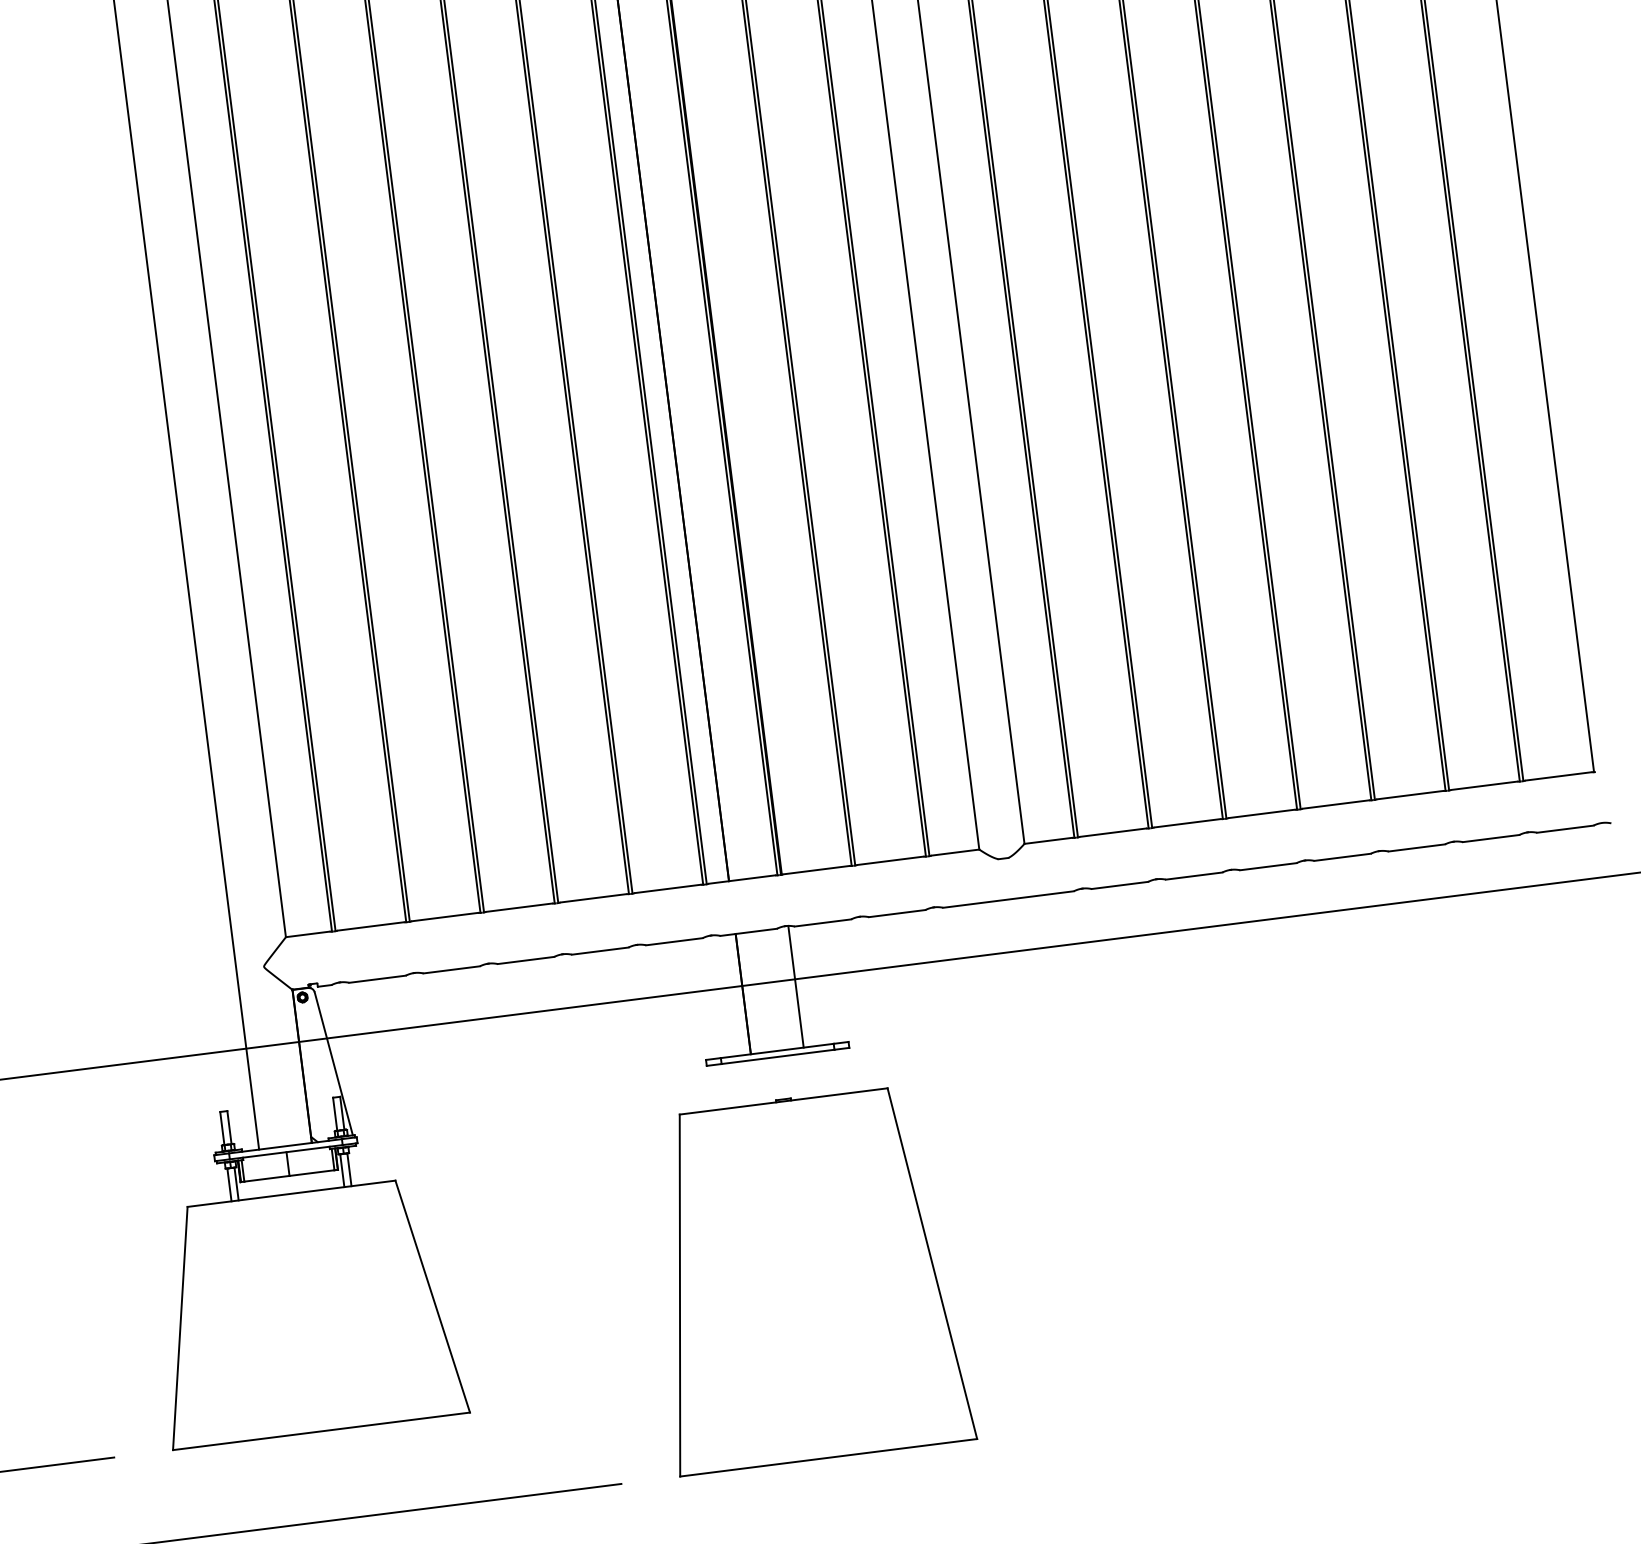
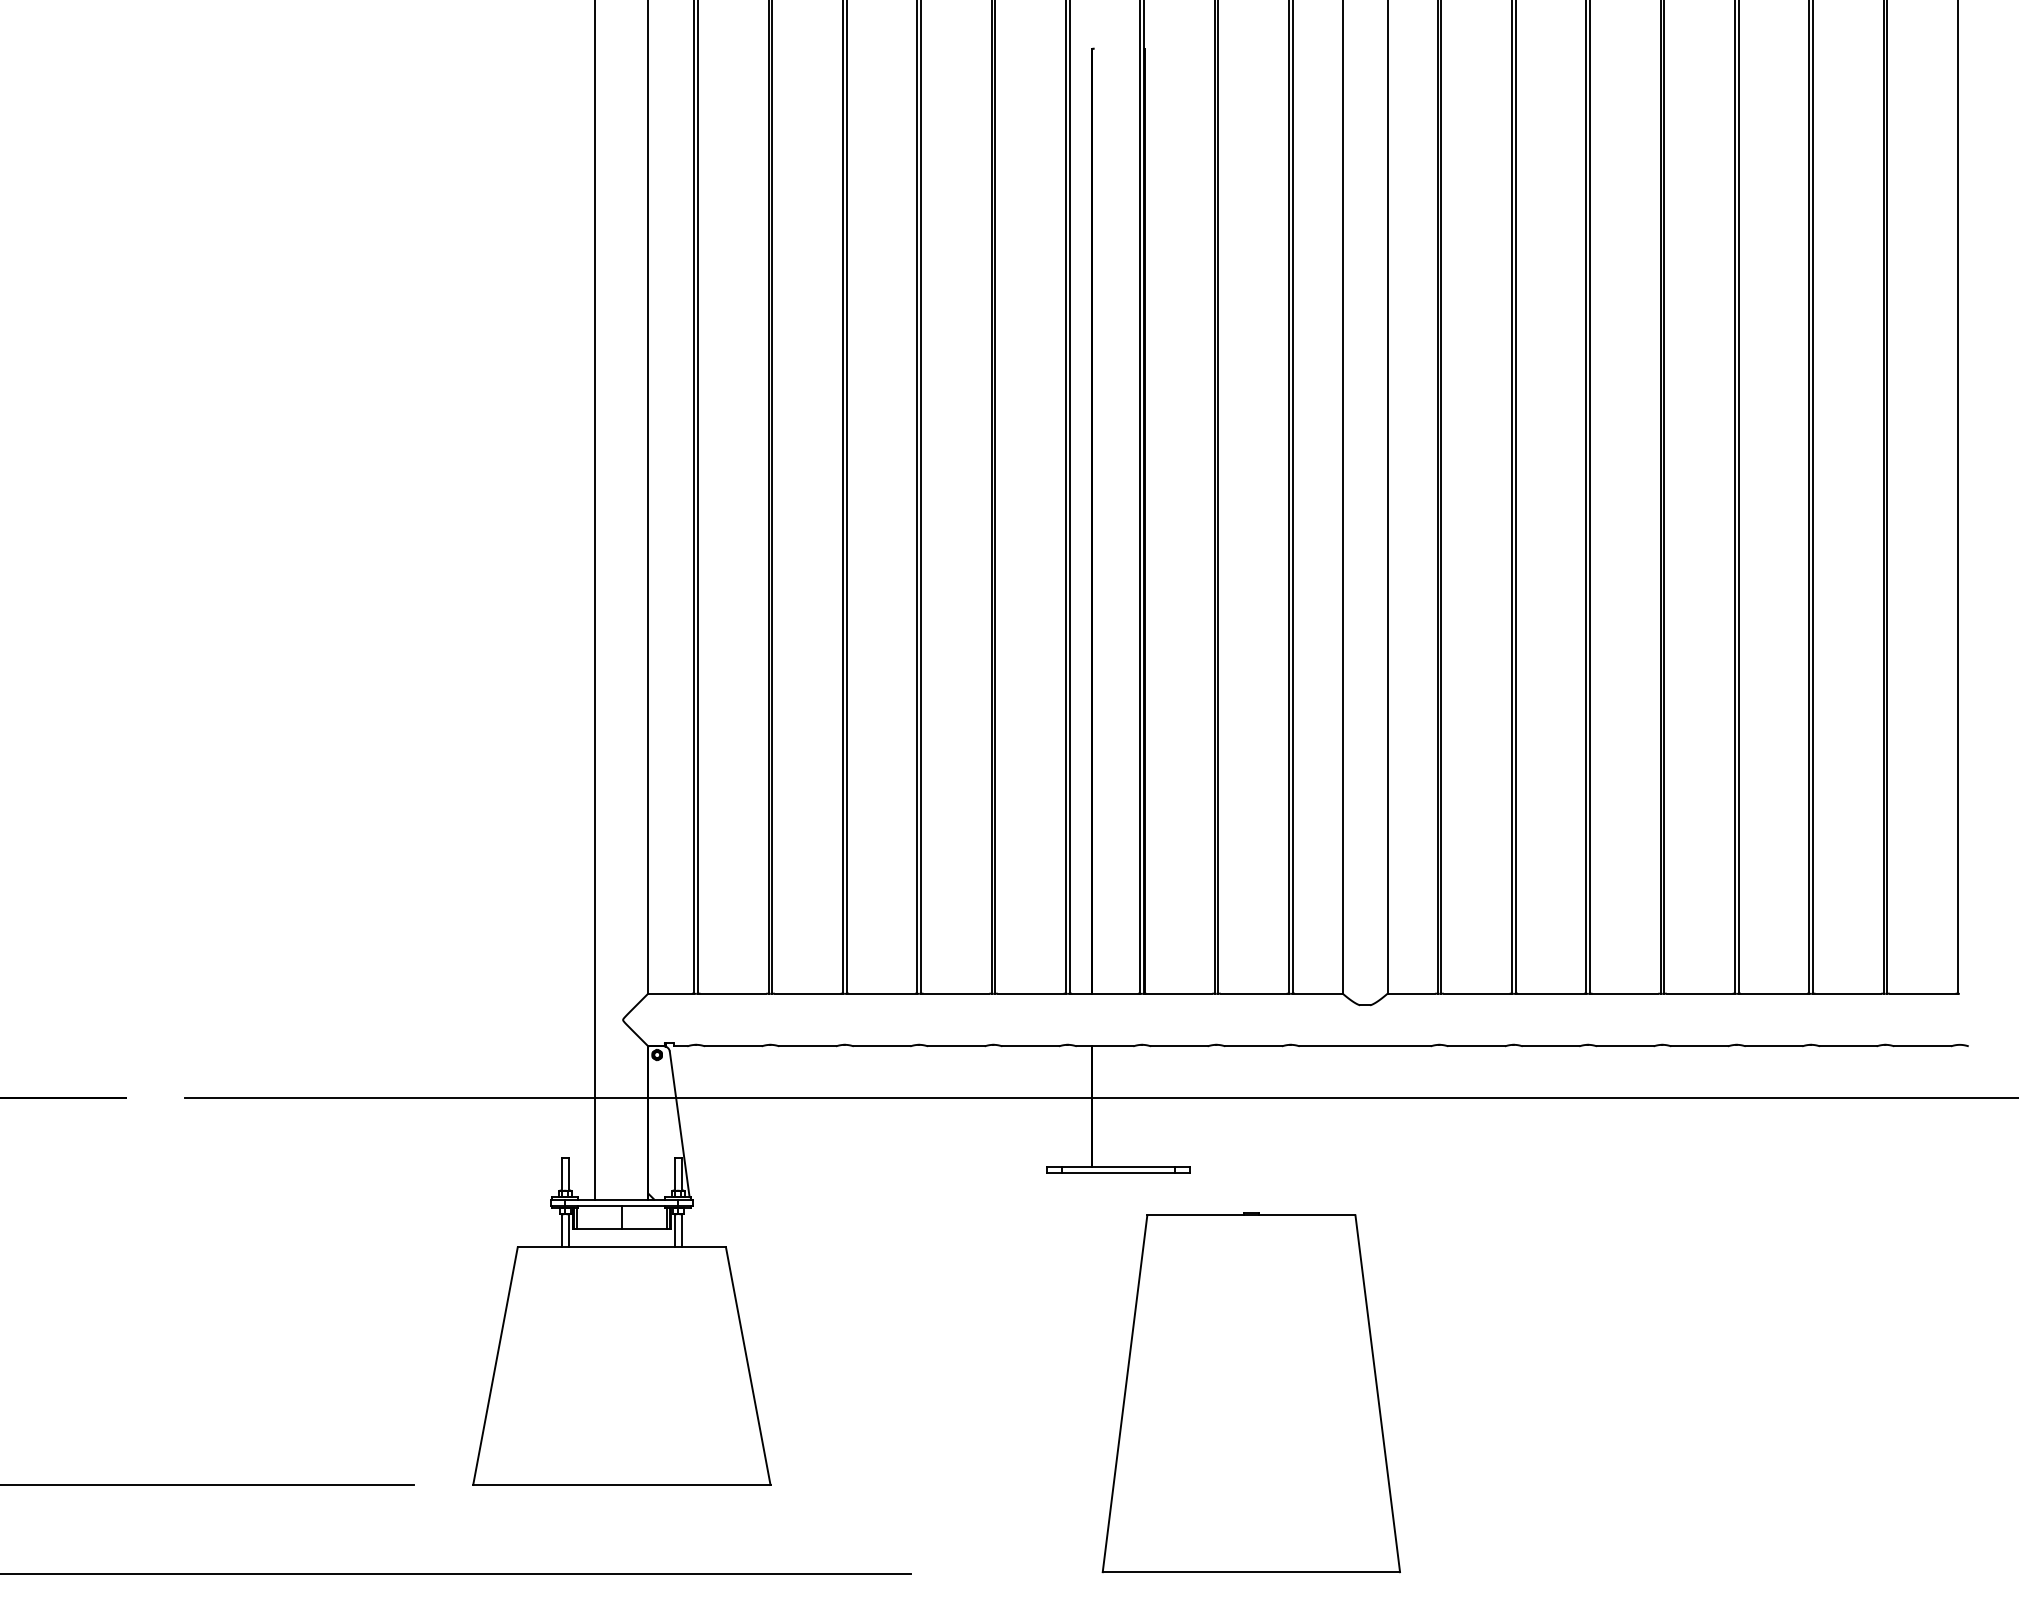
line: (795, 986) -> (1144, 1105), removed
part: (805, 1278) -> (1250, 1392), moved

